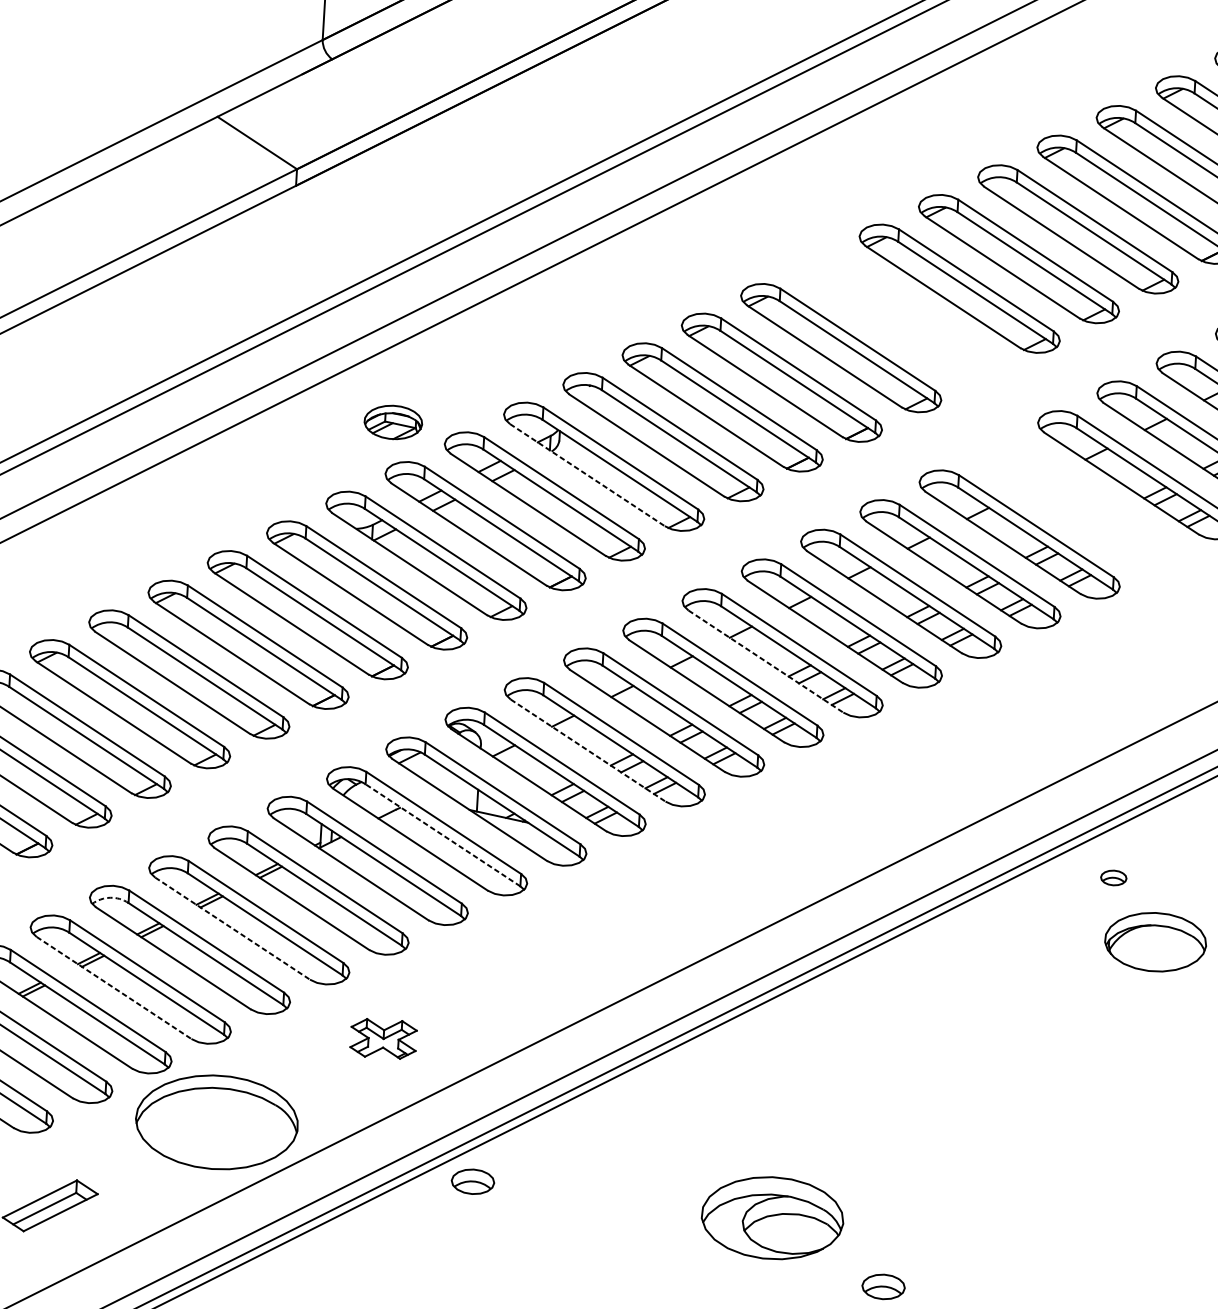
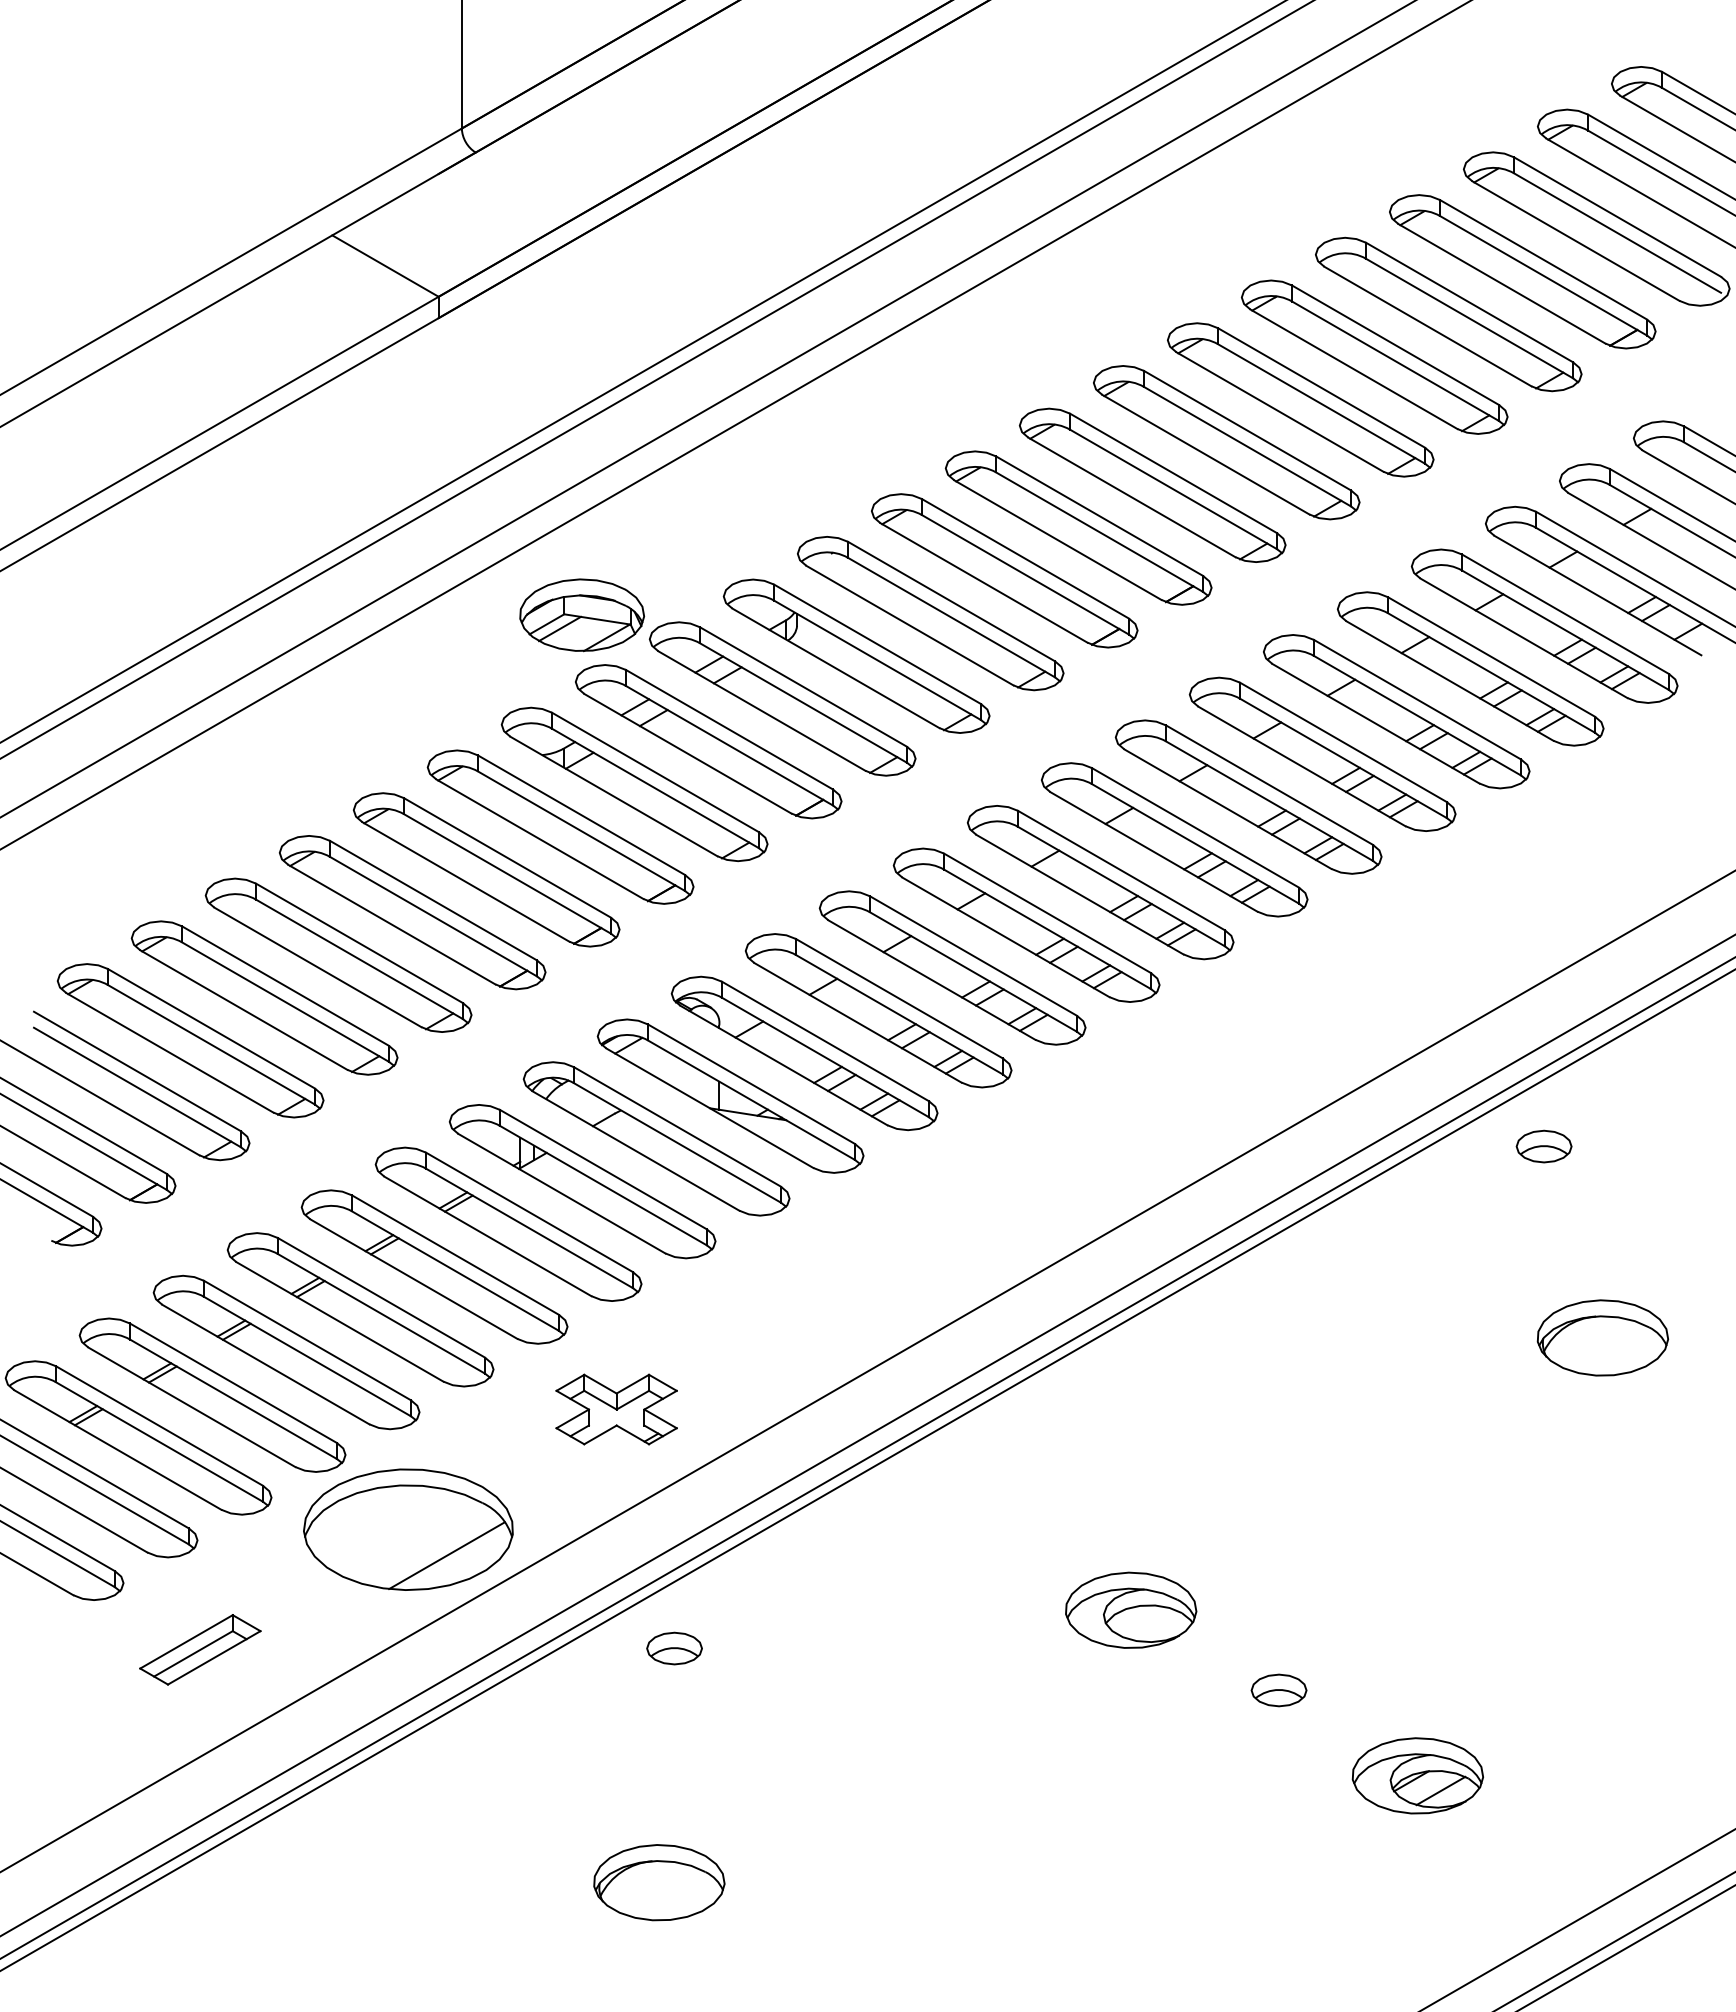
part: (900, 318) -> (1226, 442), added
part: (392, 422) -> (581, 615), size x1.67
line: (587, 475) -> (836, 668), dashed -> solid
part: (1078, 504) -> (1470, 668), added
line: (766, 661) -> (1080, 894), dashed -> solid
line: (588, 751) -> (858, 1023), dashed -> solid
line: (443, 835) -> (677, 1142), dashed -> solid
part: (1113, 877) -> (1543, 1146), size x1.67
arc: (109, 897) -> (253, 1248), dashed -> solid
line: (232, 928) -> (413, 1279), dashed -> solid
part: (1155, 941) -> (1602, 1337), moved
line: (114, 987) -> (266, 1364), dashed -> solid
part: (383, 1038) -> (616, 1409), size x1.43
line: (245, 1144) -> (446, 1555), added
part: (472, 1181) -> (674, 1648), moved
part: (773, 1217) -> (1131, 1609), size x0.71

